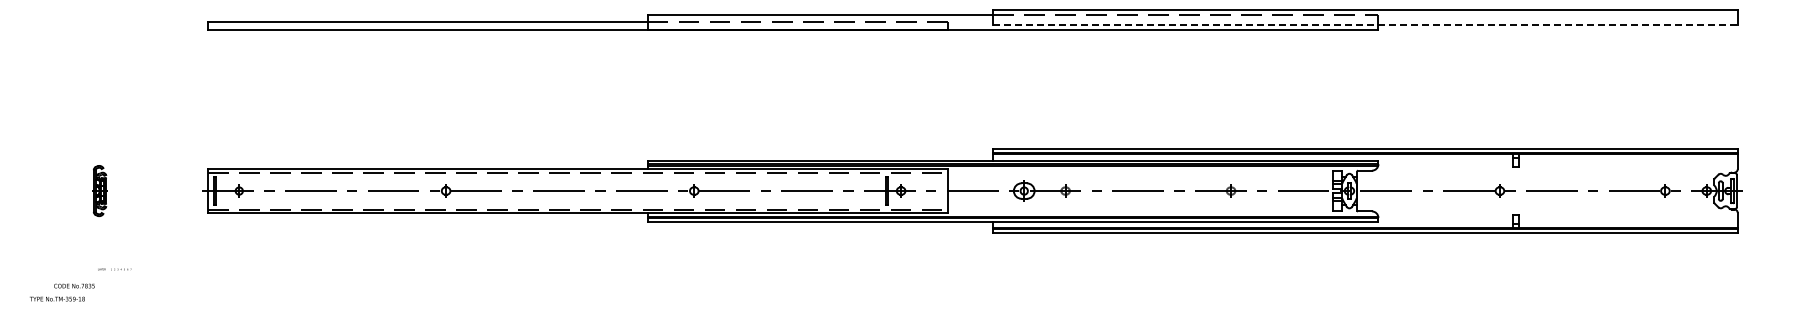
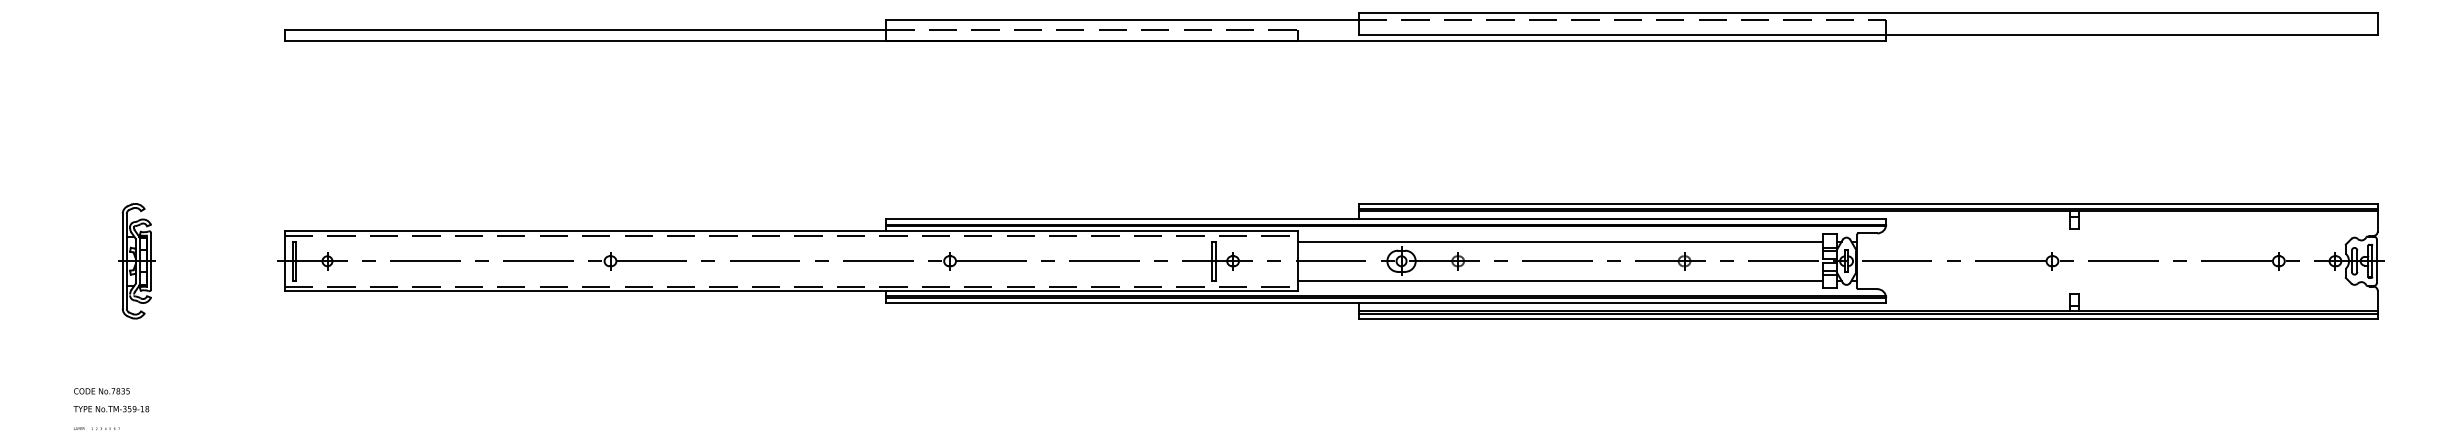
line: (1365, 25) -> (1868, 34), dashed -> solid
line: (1140, 176) -> (1560, 241), added
part: (99, 190) -> (136, 260), size x1.67
line: (1140, 205) -> (1560, 281), added
text: (114, 269) -> (96, 428), moved
text: (57, 298) -> (111, 408), moved

